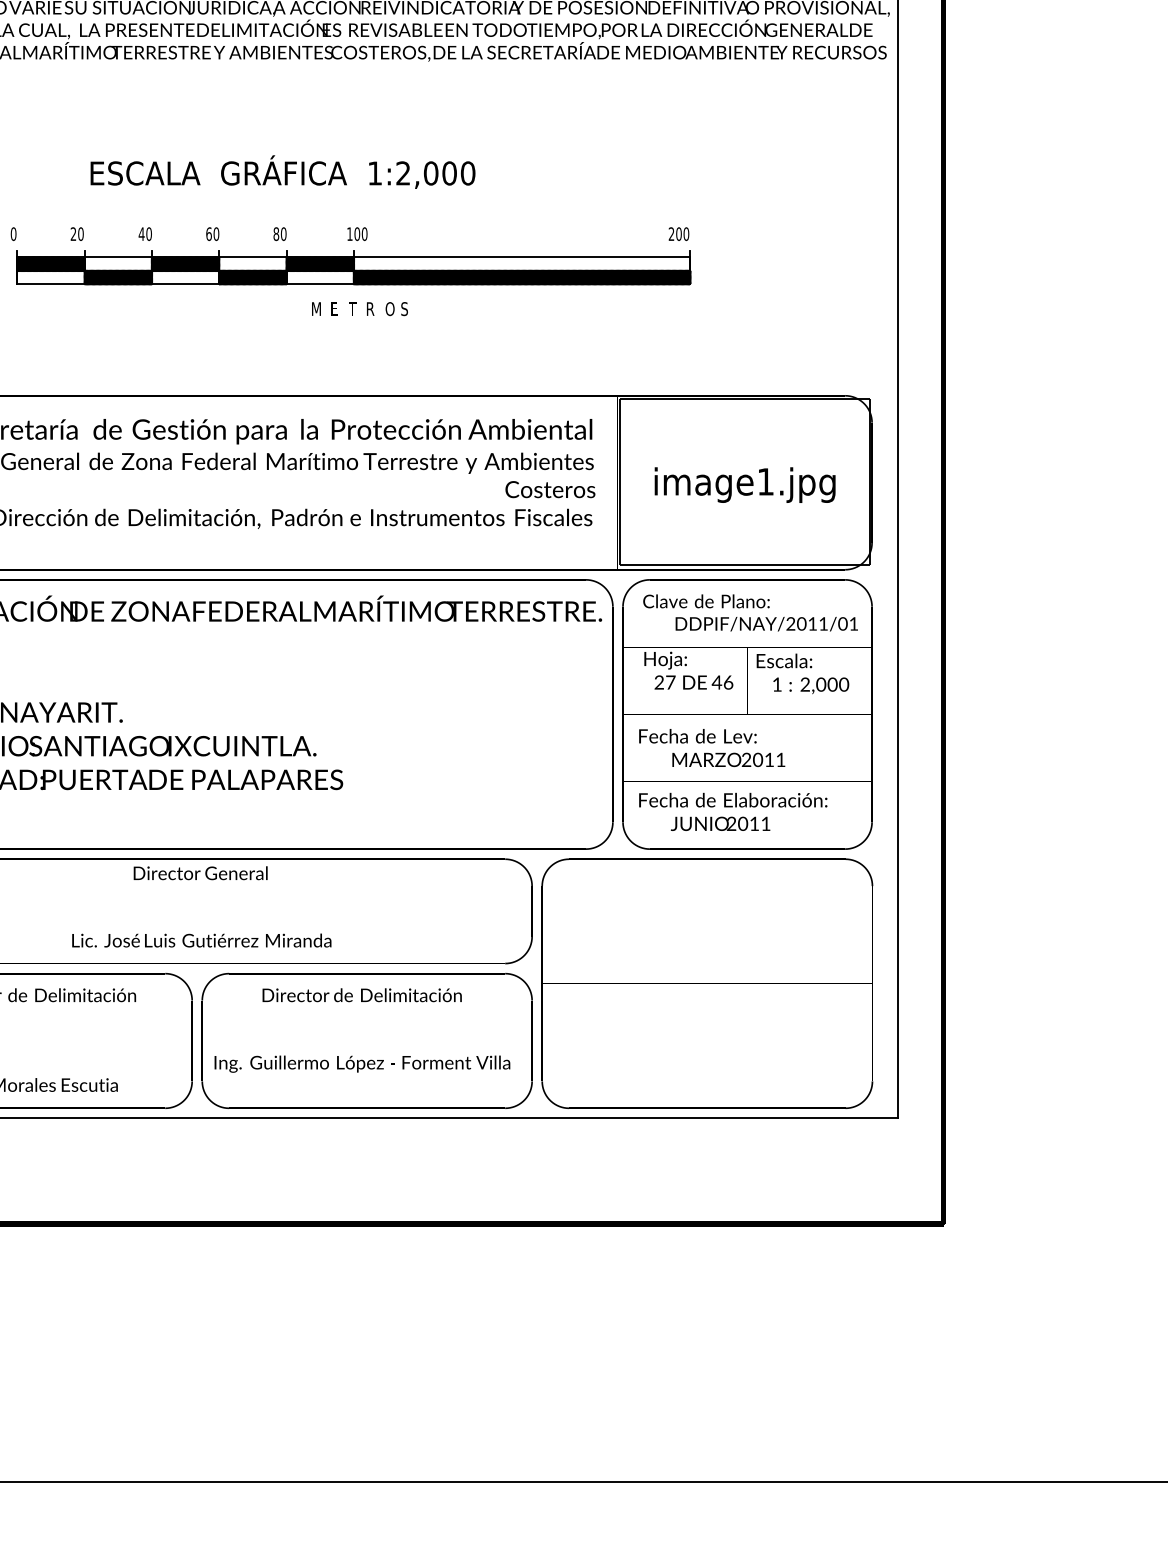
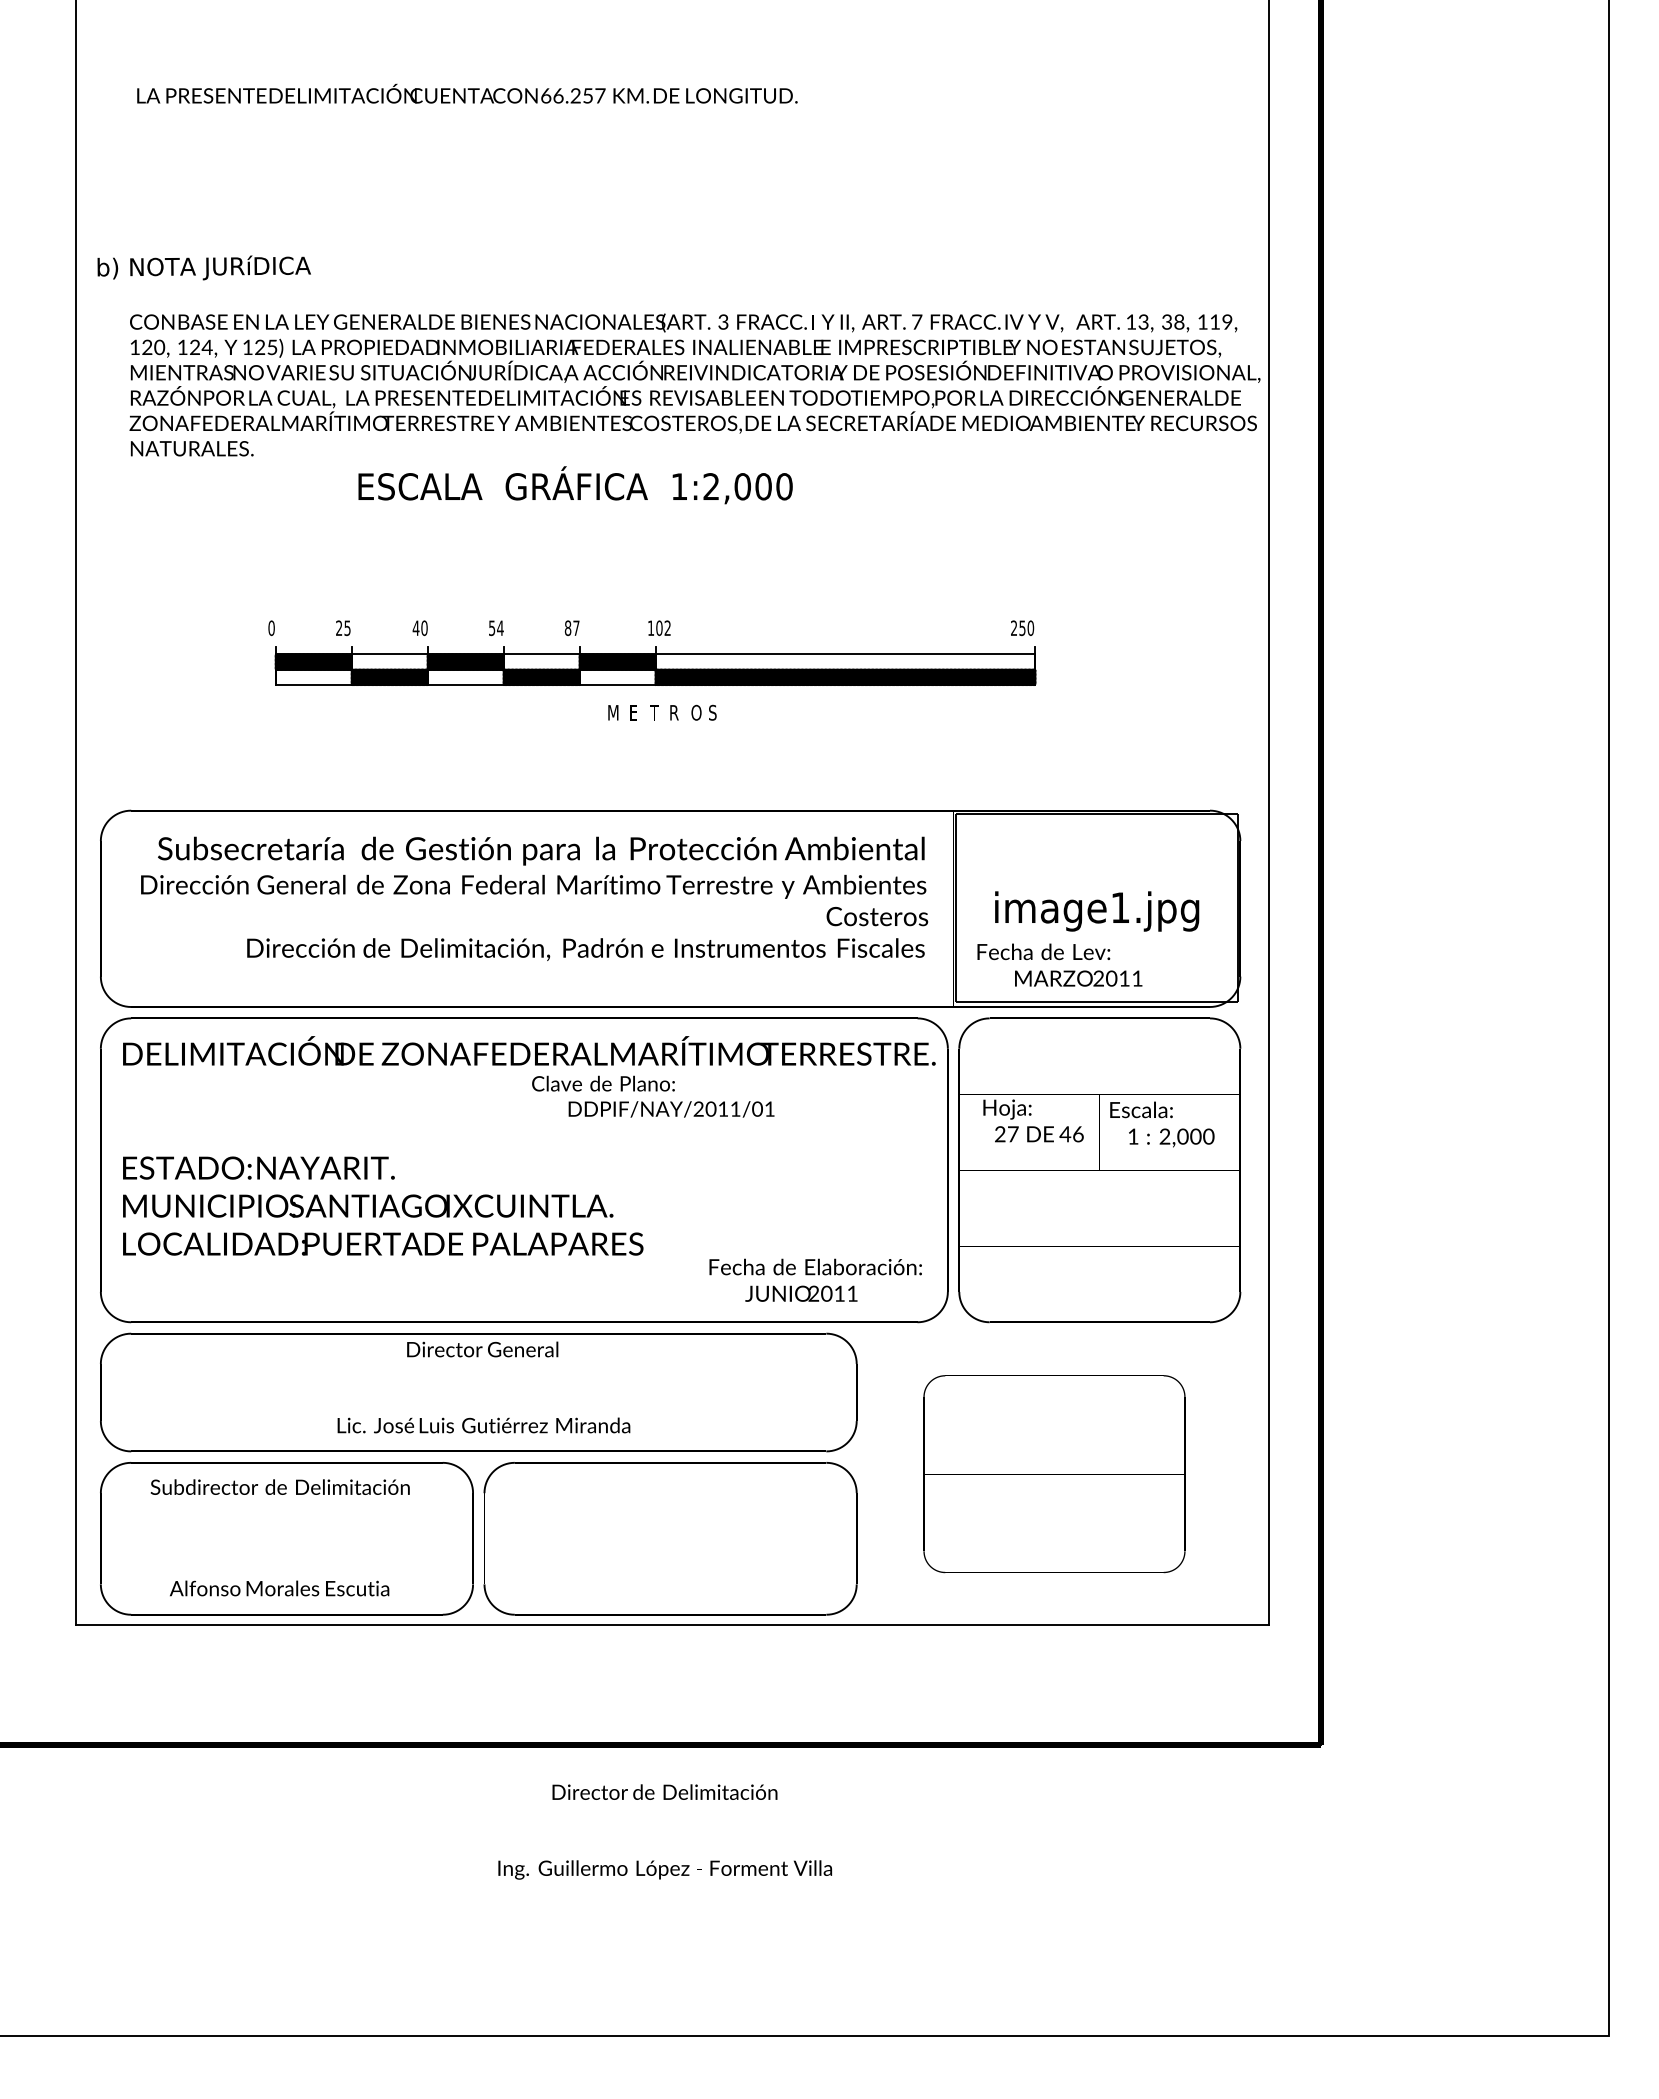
text: (282, 172) -> (575, 485), moved
text: (364, 233) -> (667, 627), 100 -> 102
text: (80, 234) -> (347, 628), 20 -> 25
text: (212, 234) -> (496, 628), 60 -> 54
text: (283, 234) -> (576, 628), 80 -> 87
text: (679, 234) -> (1022, 628), 200 -> 250
text: (750, 612) -> (653, 1096), moved
text: (711, 747) -> (1059, 964), moved
text: (733, 811) -> (815, 1279), moved
part: (707, 983) -> (1054, 1473), size x0.7
text: (361, 1030) -> (664, 1831), moved

